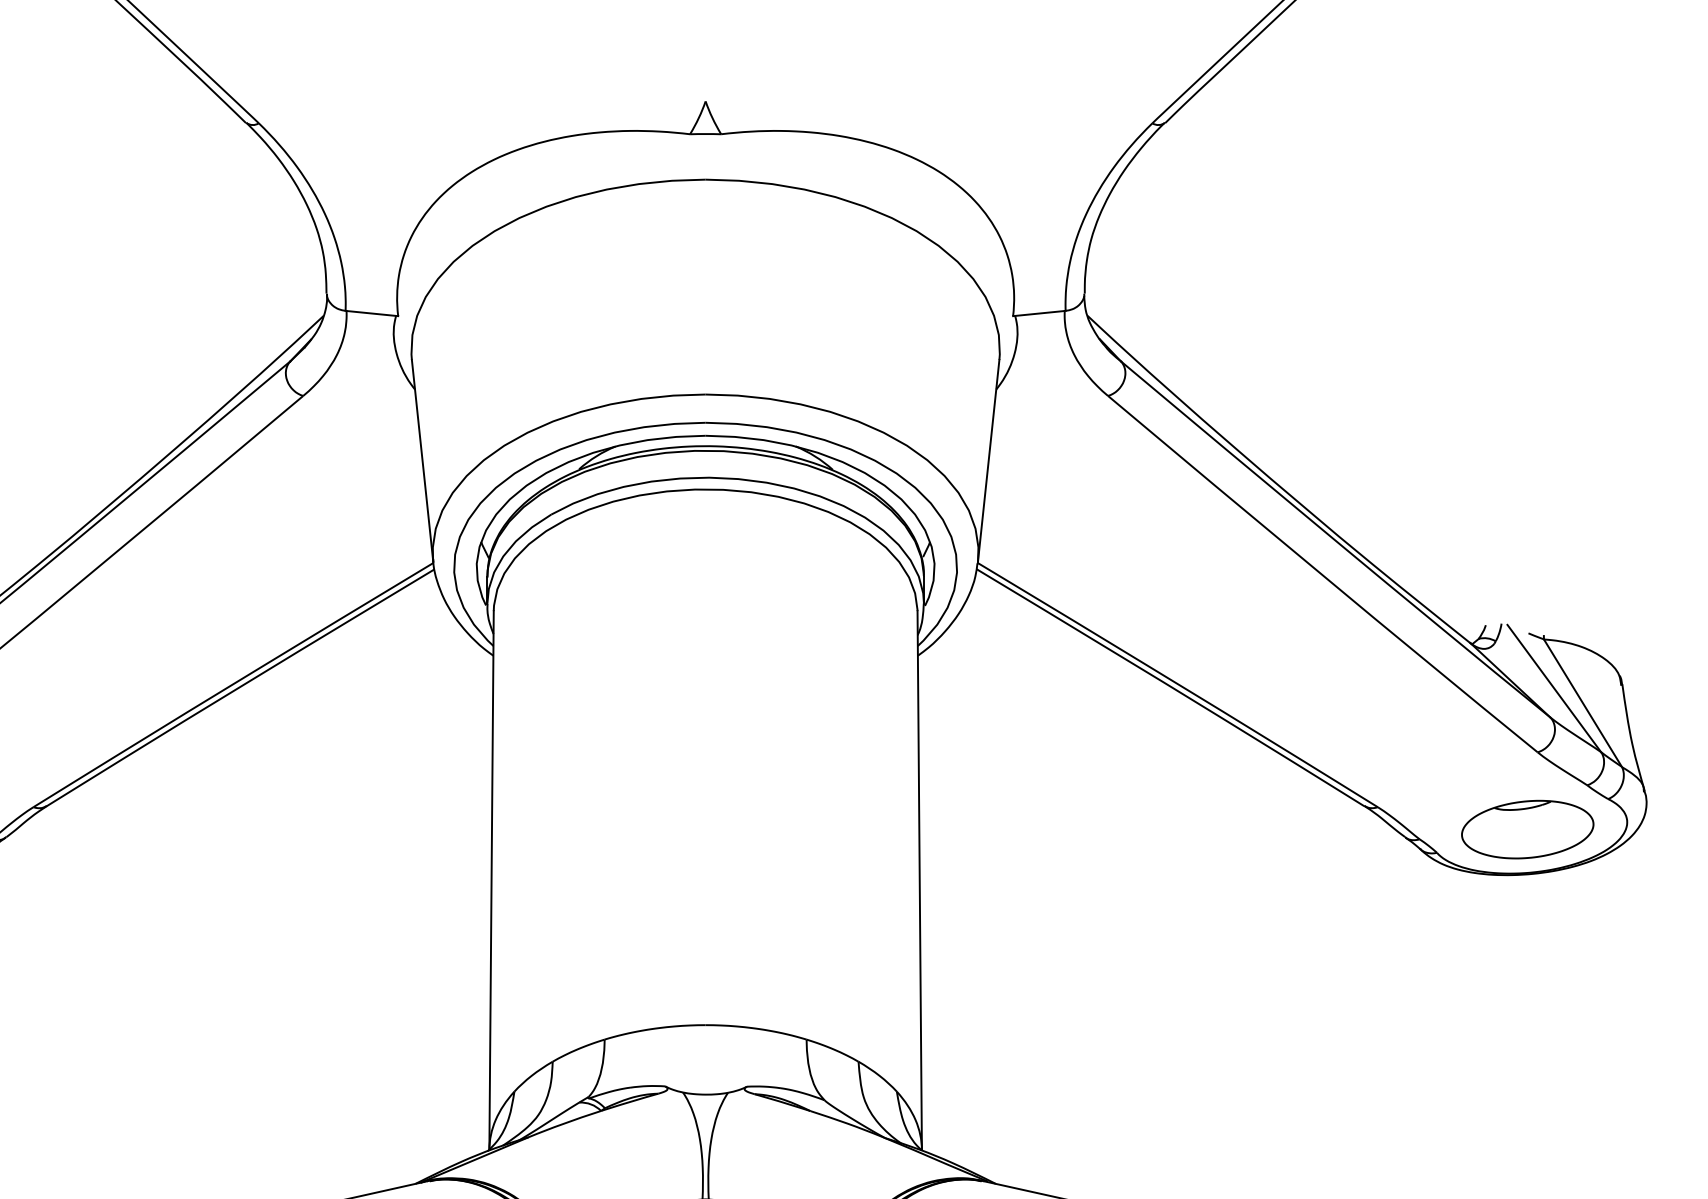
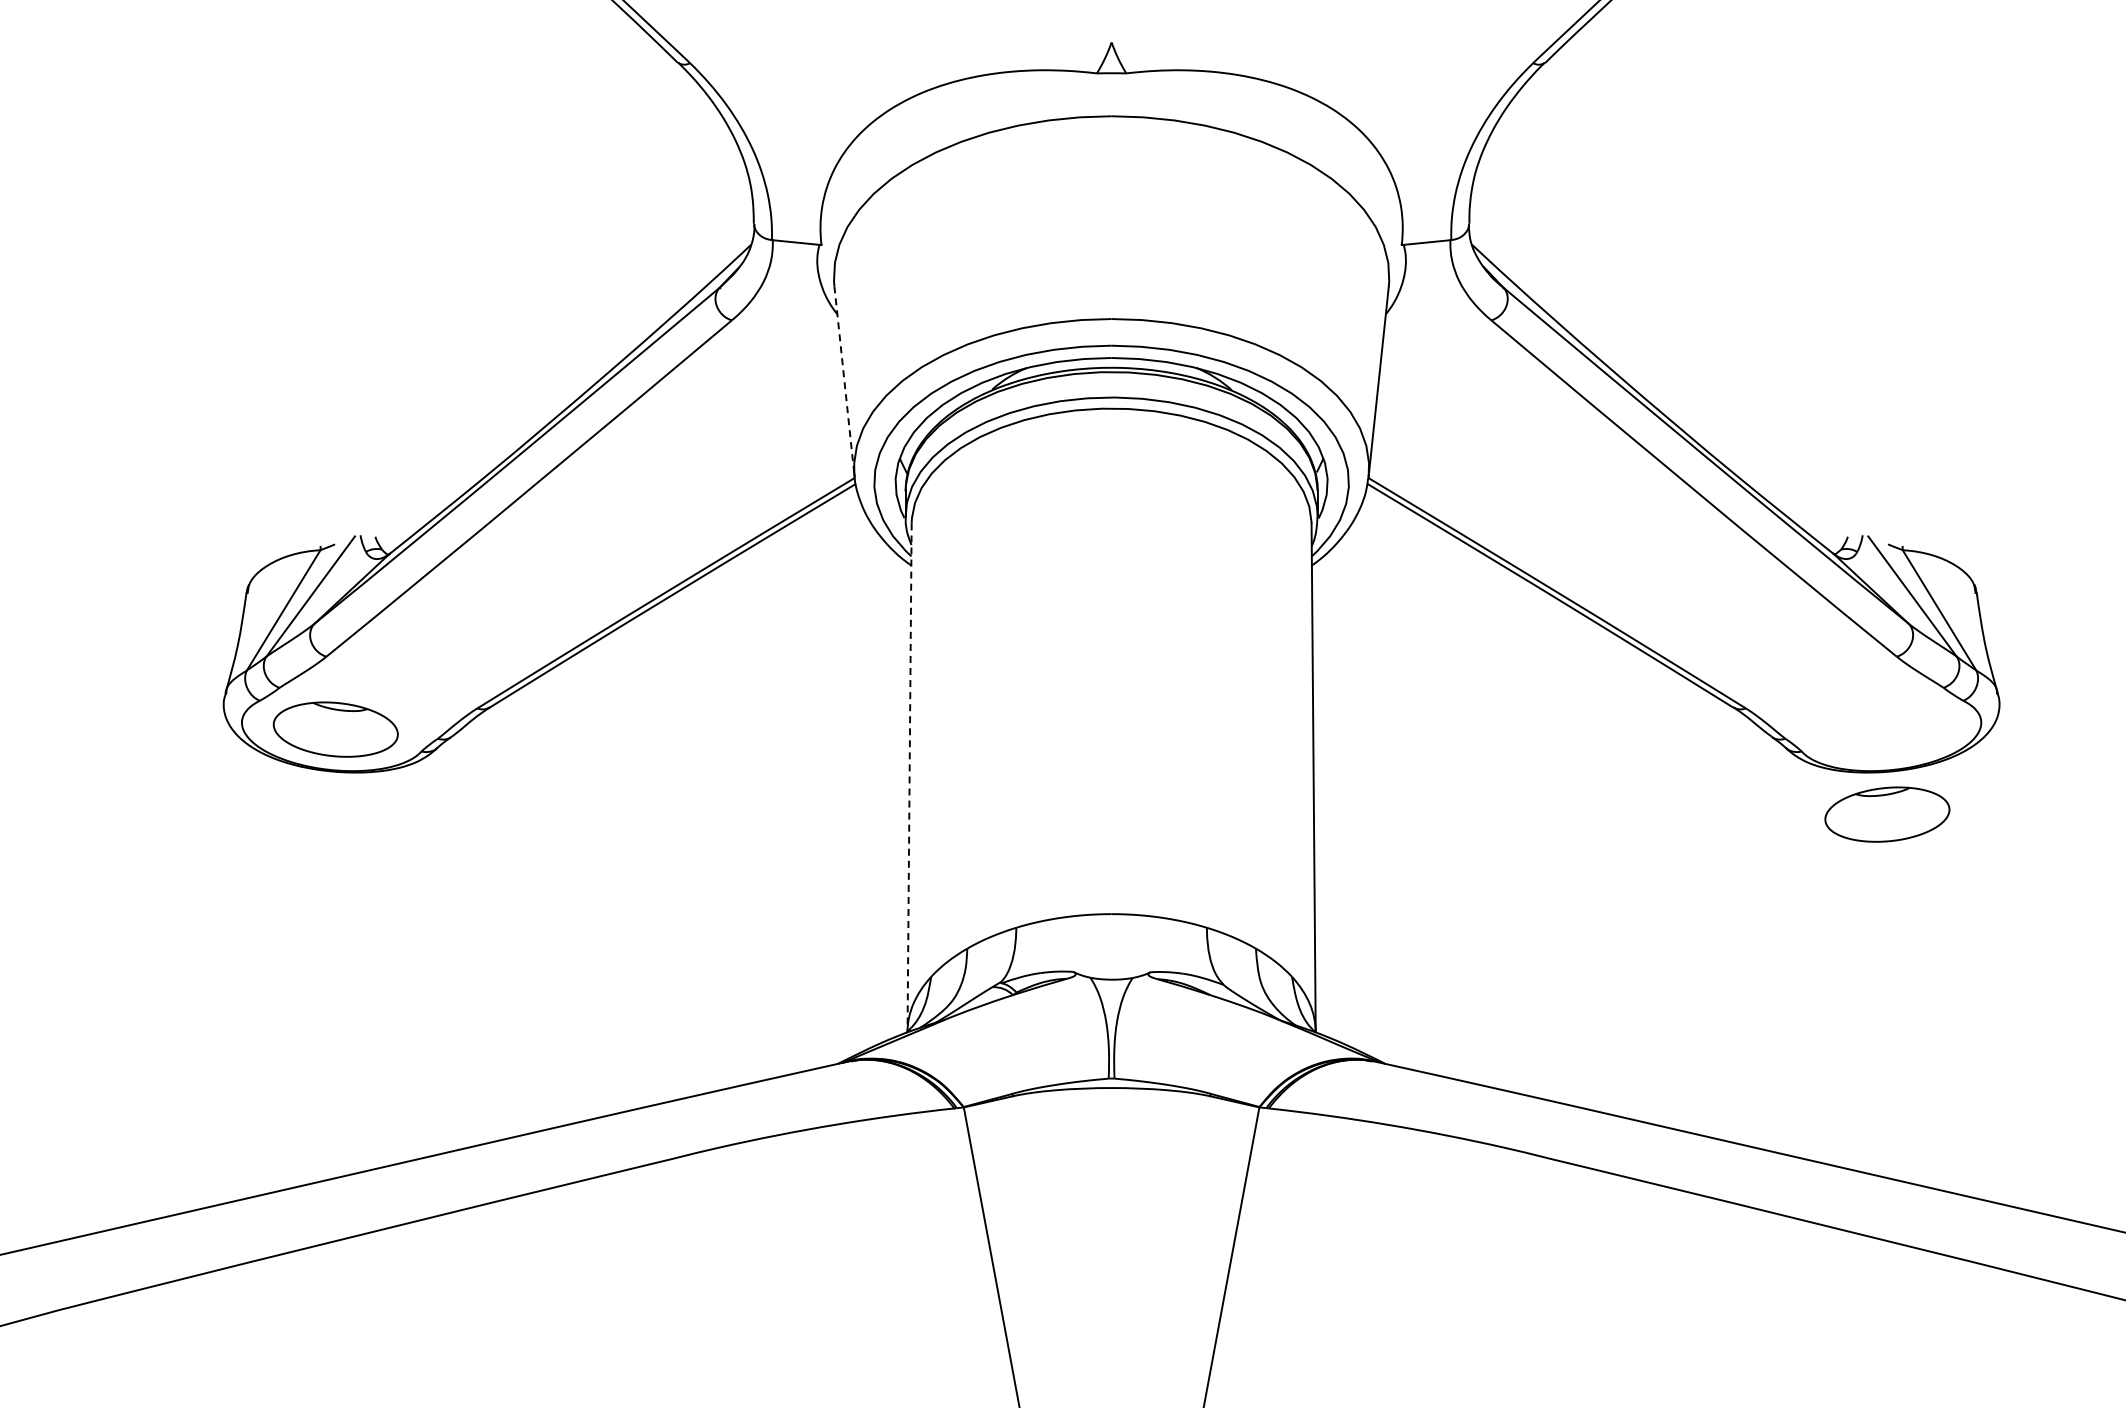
line: (422, 460) -> (844, 381), solid -> dashed
part: (1527, 829) -> (1887, 814), moved
line: (491, 880) -> (909, 777), solid -> dashed

